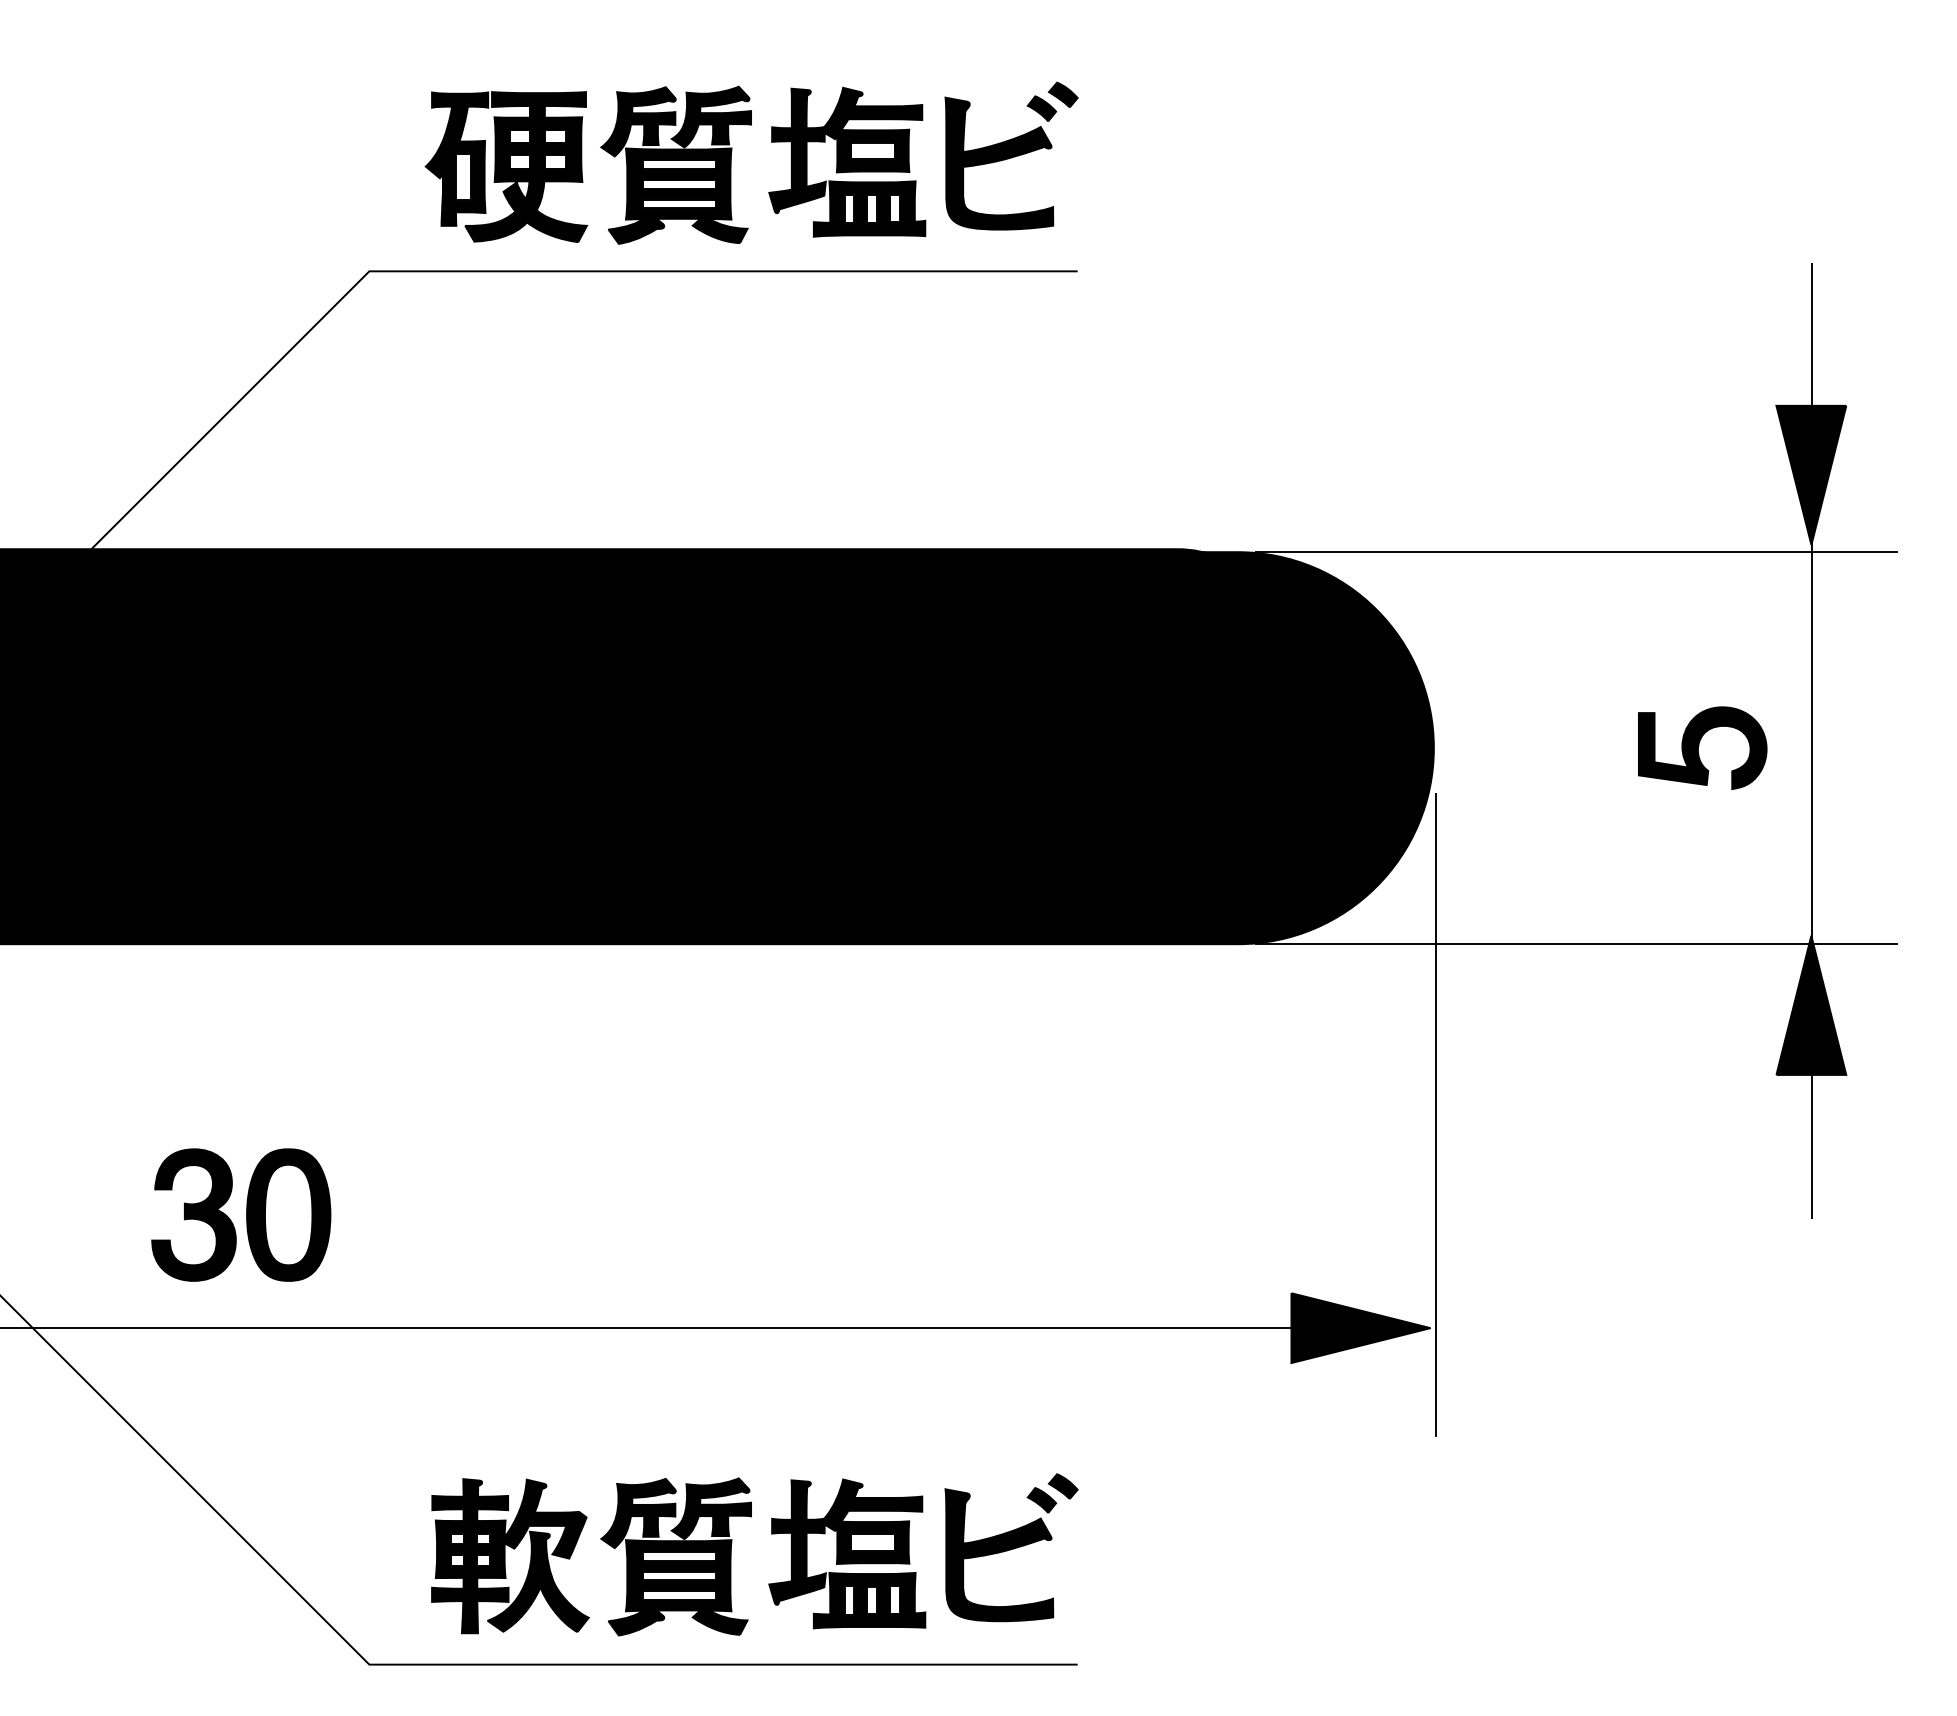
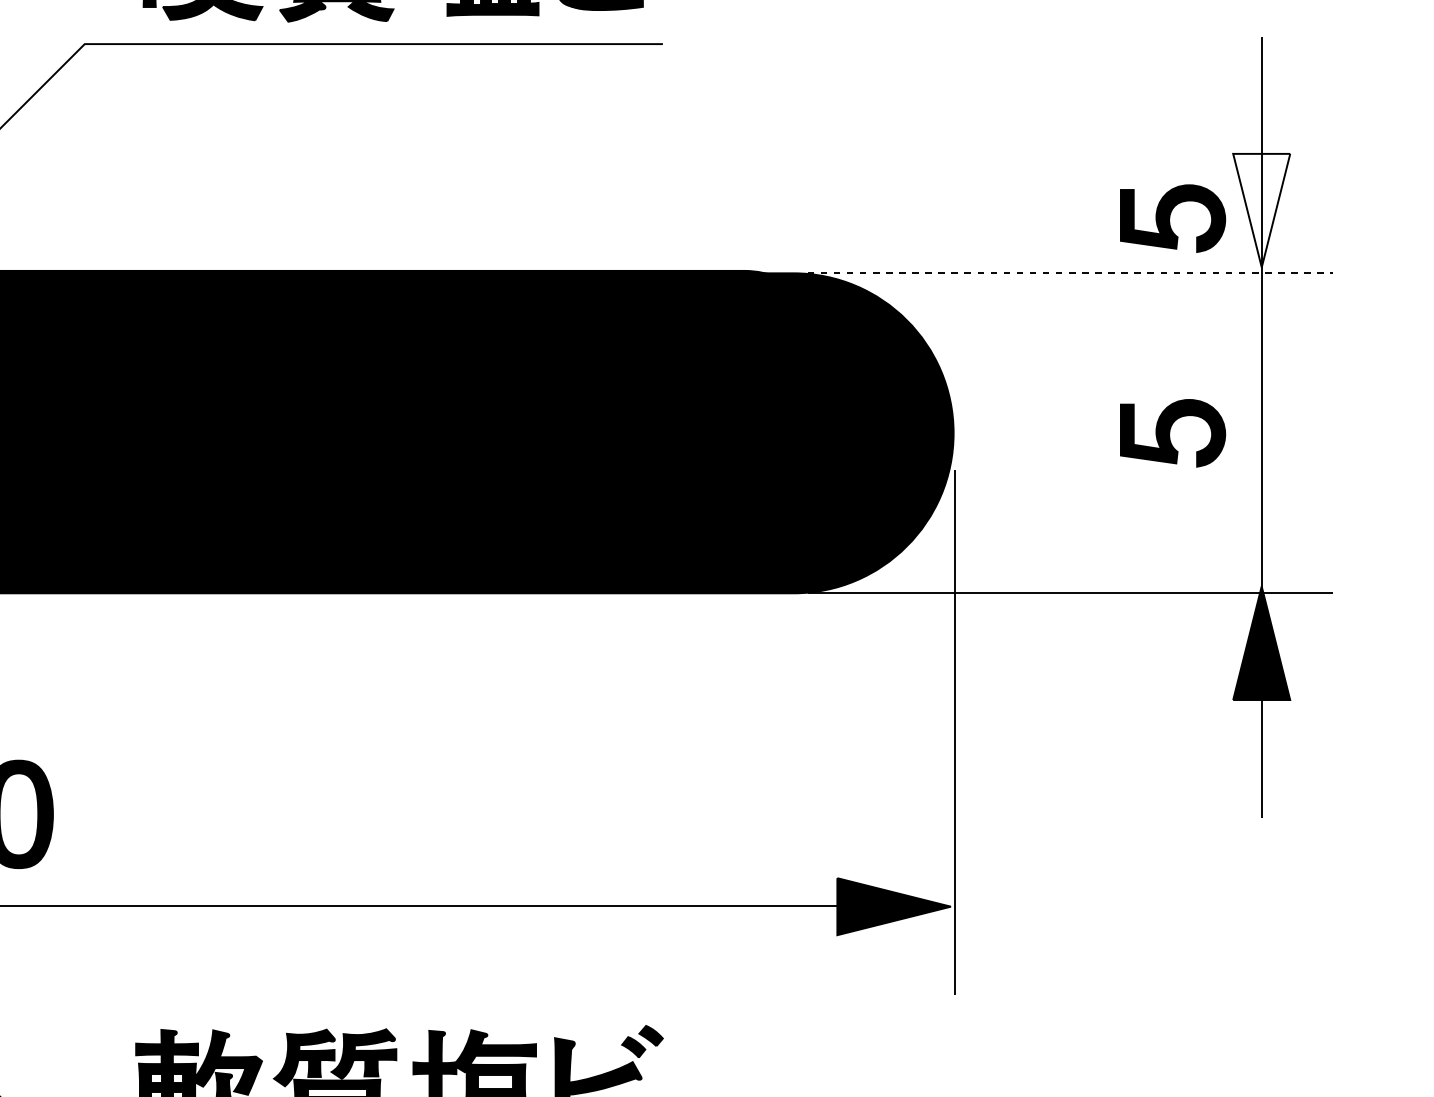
fill: (1811, 474) -> (1261, 209), removed
part: (1702, 484) -> (1172, 218), added
line: (1576, 551) -> (1070, 272), solid -> dashed

